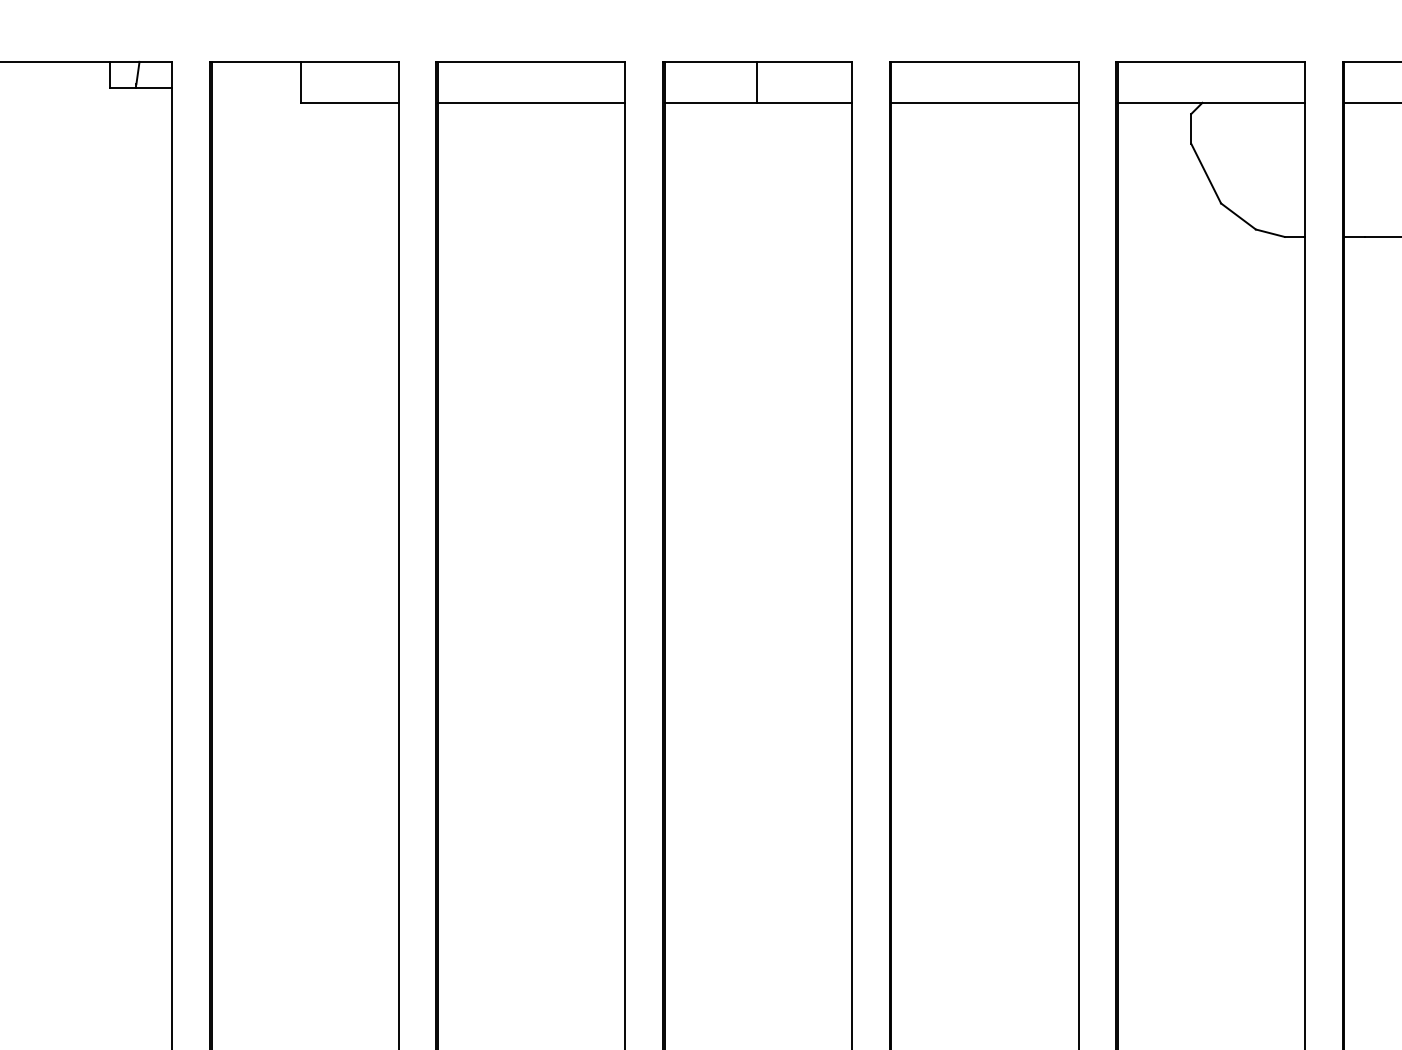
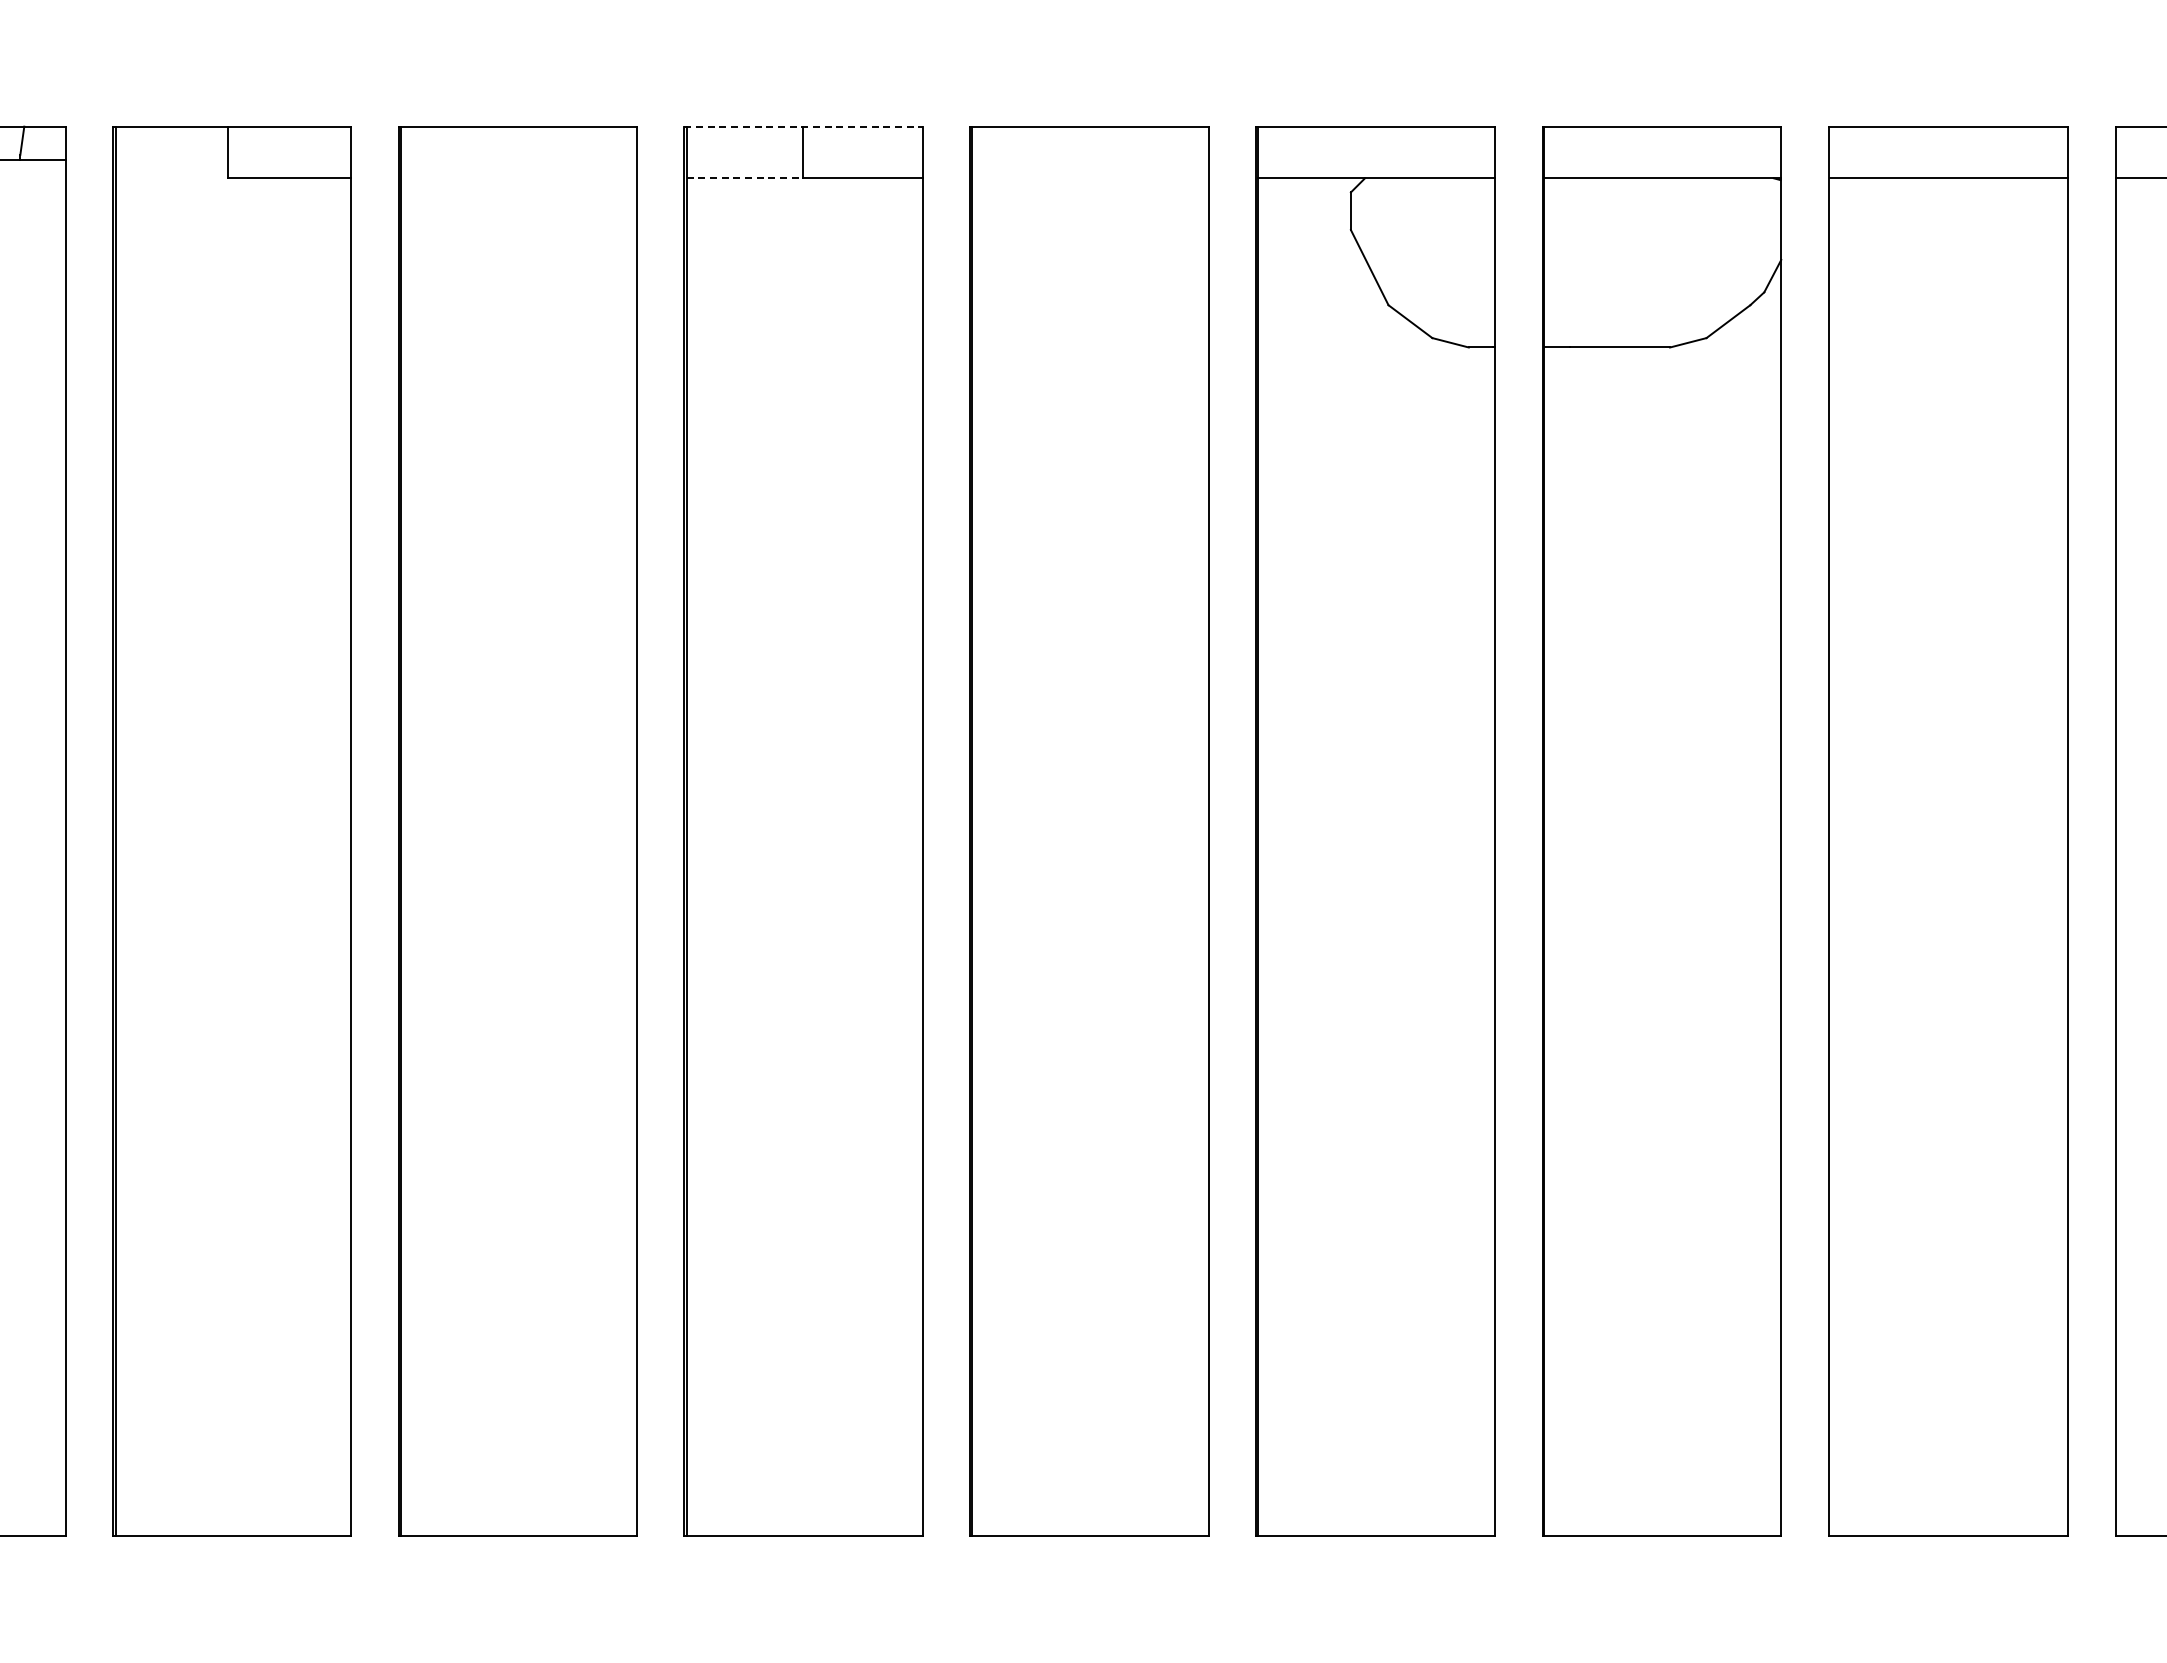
line: (758, 61) -> (804, 126), solid -> dashed
line: (531, 102) -> (518, 178), removed
line: (711, 102) -> (745, 178), solid -> dashed
line: (984, 102) -> (1090, 178), removed

